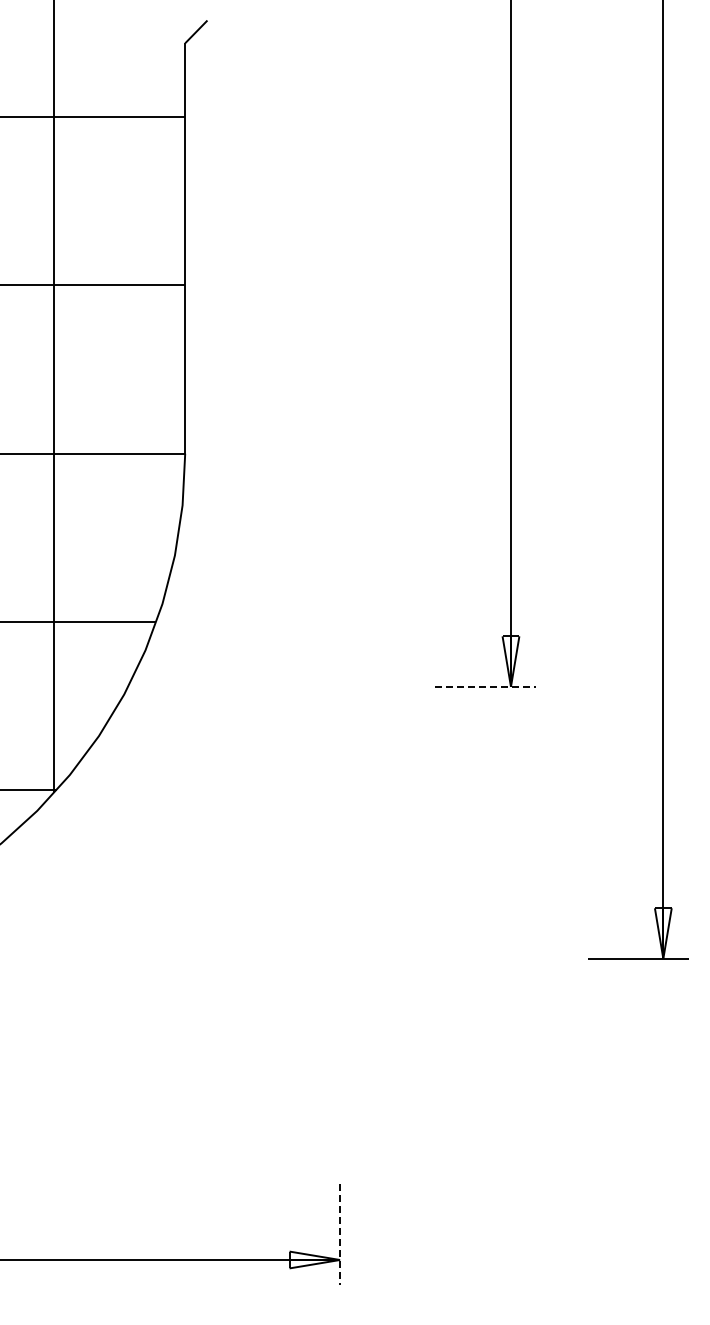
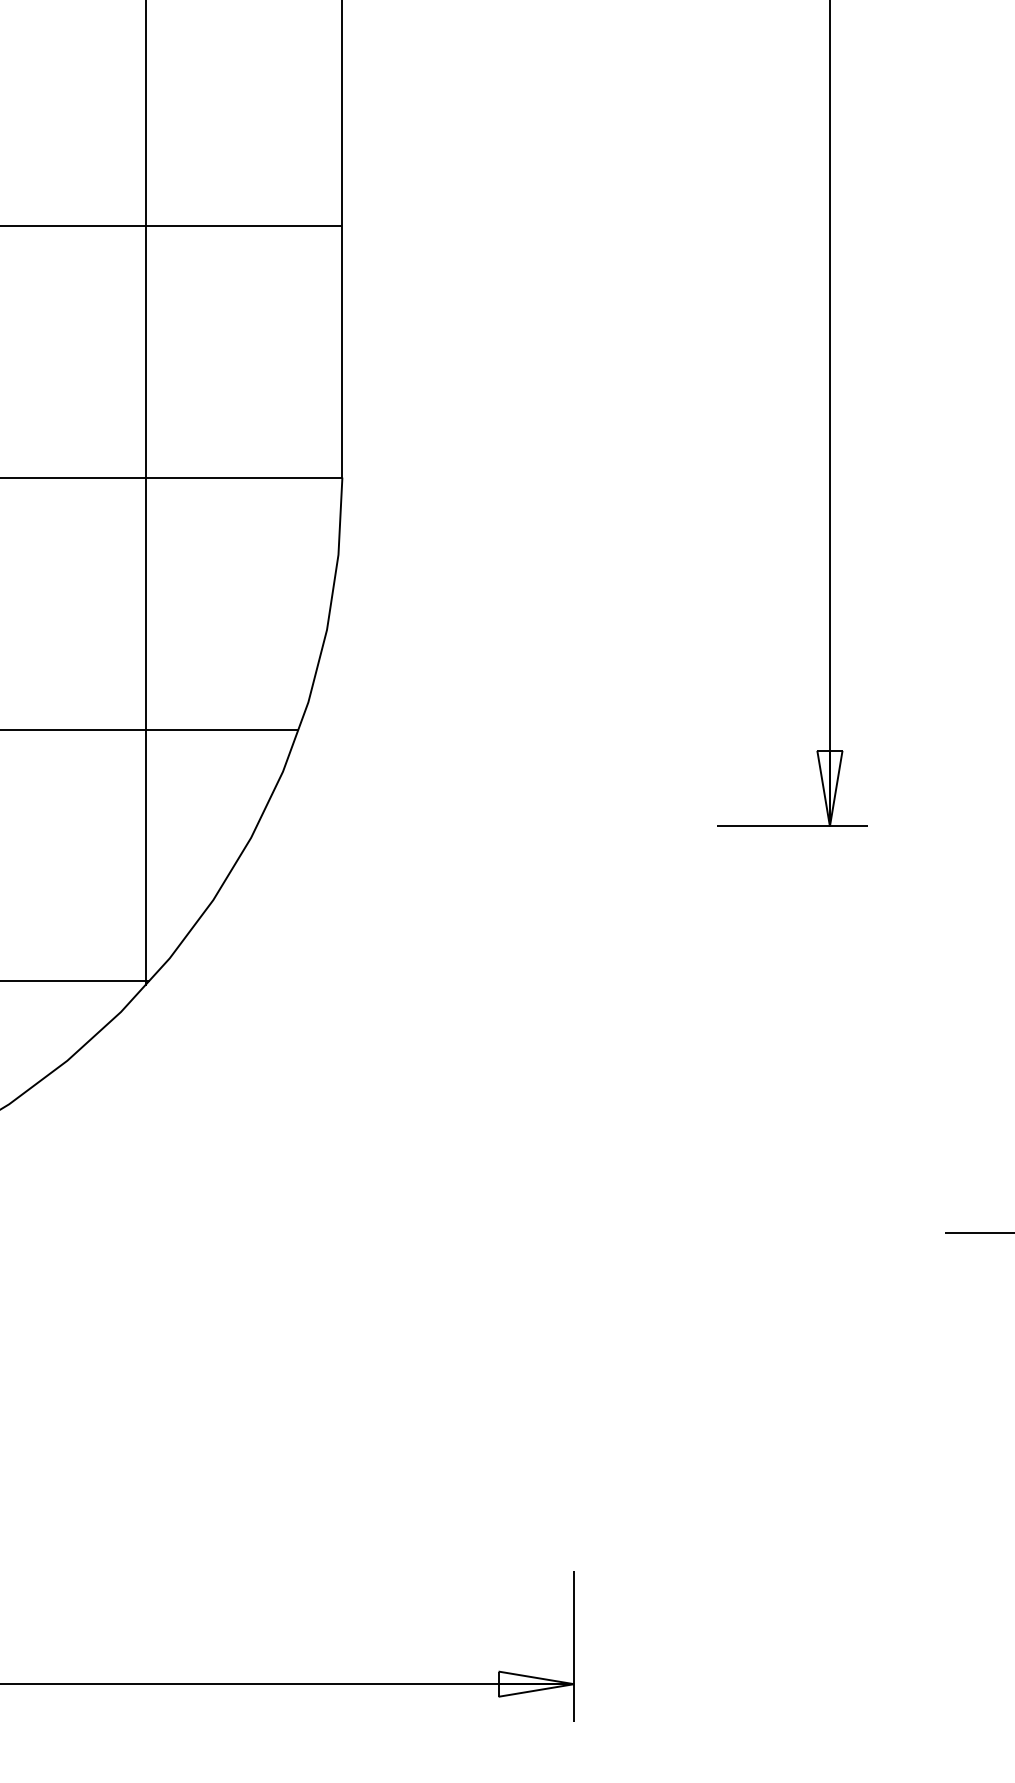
line: (485, 686) -> (791, 825), dashed -> solid
line: (340, 1234) -> (574, 1646), dashed -> solid

